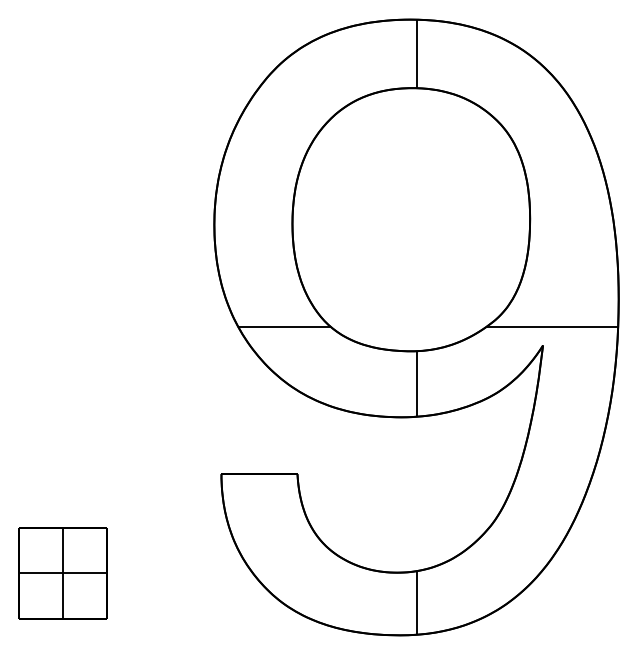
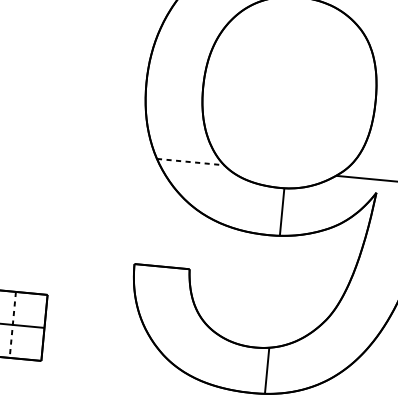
line: (285, 327) -> (191, 162), solid -> dashed
line: (62, 573) -> (12, 325), solid -> dashed

